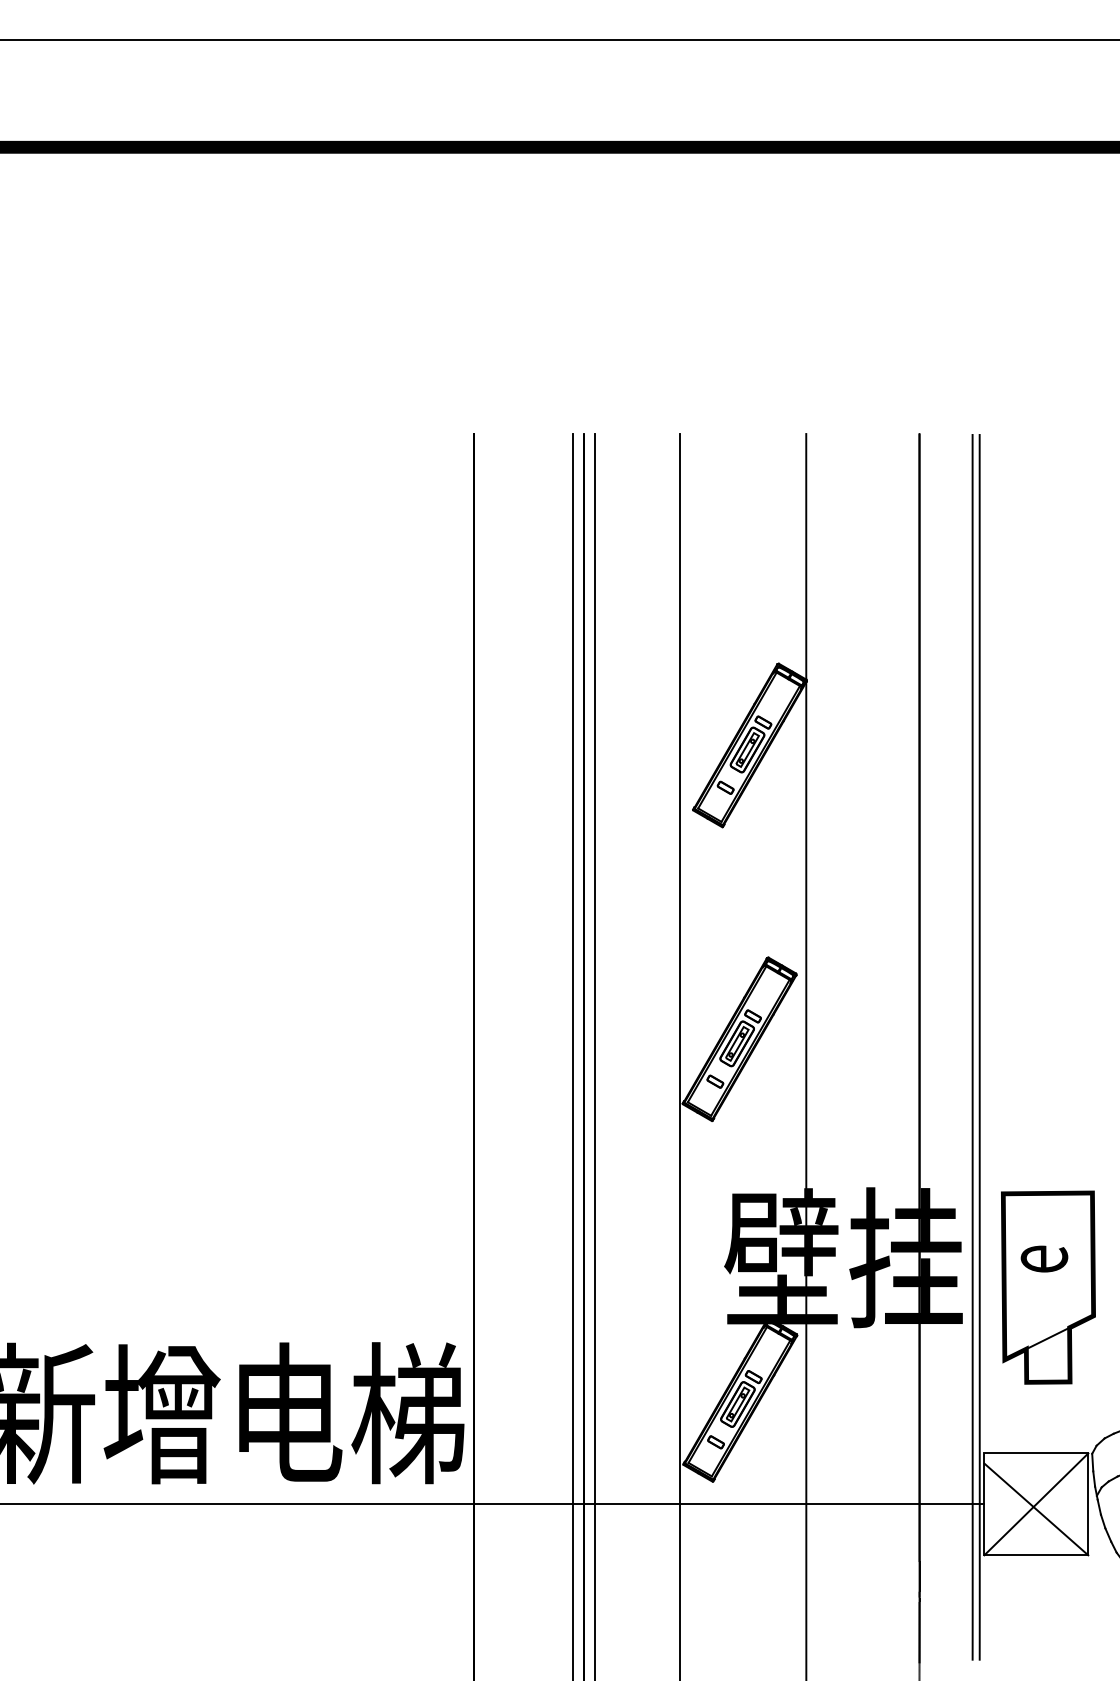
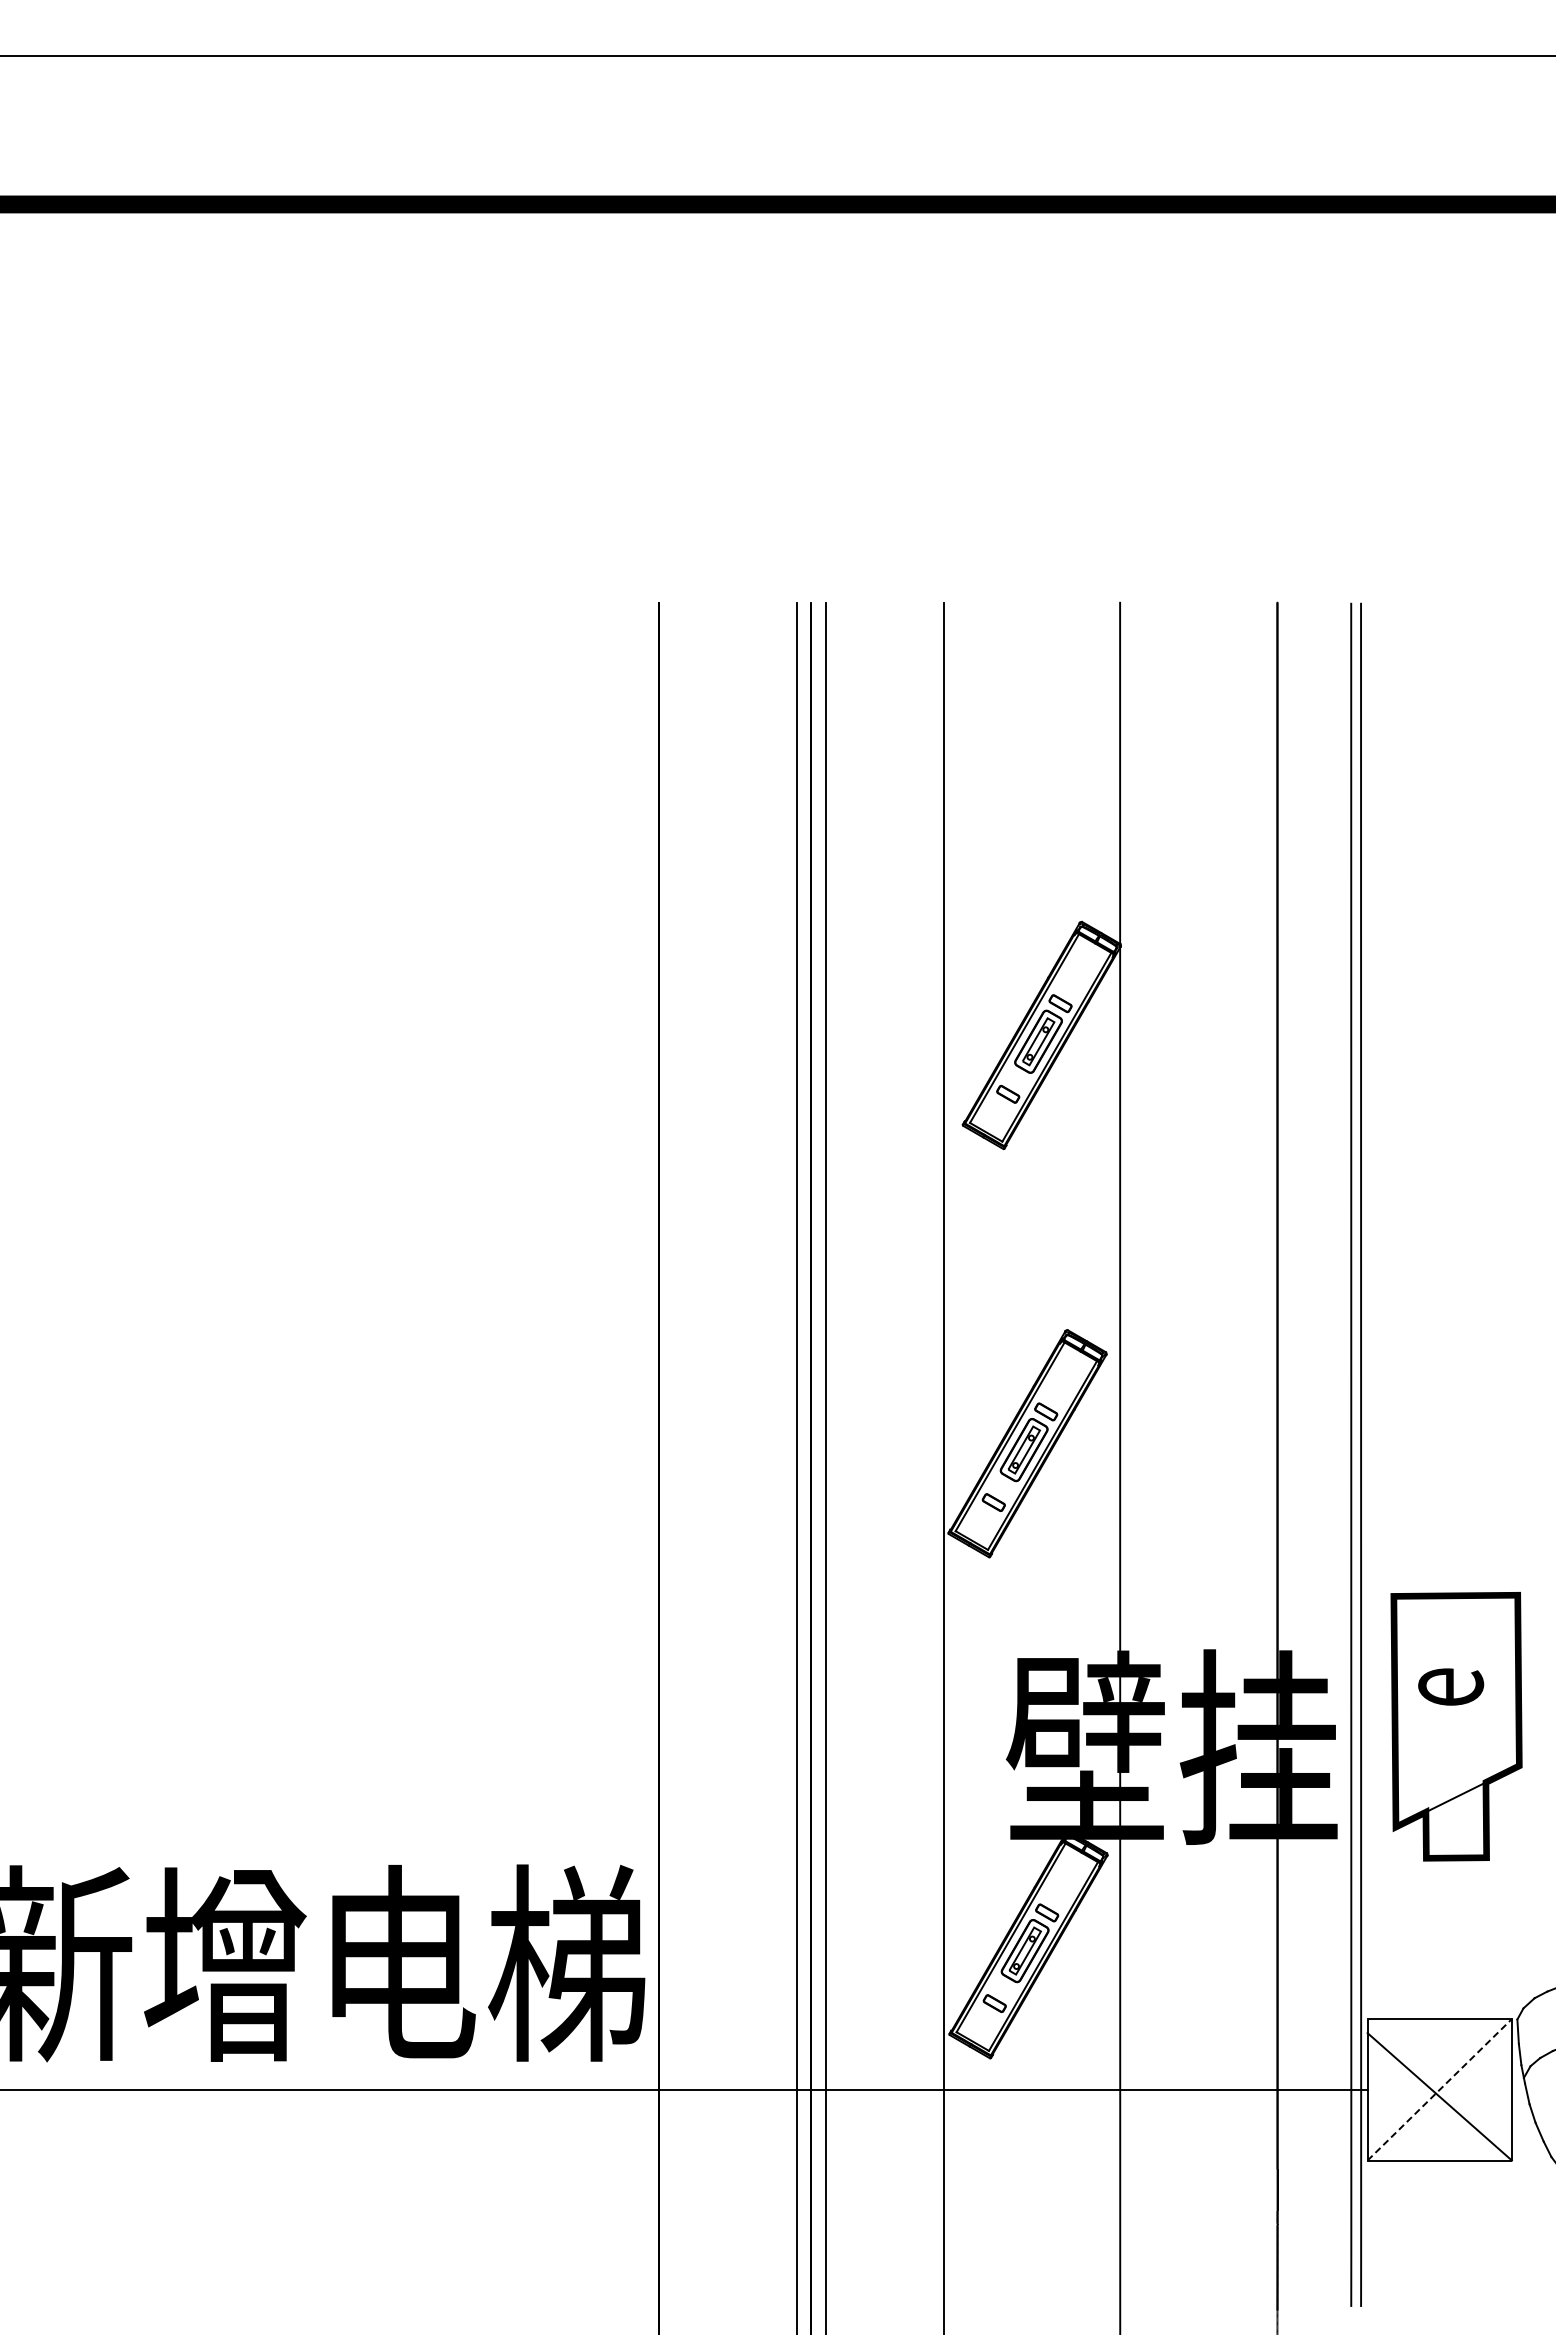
part: (1048, 1287) -> (1456, 1726), moved
line: (1036, 1504) -> (1440, 2089), solid -> dashed

